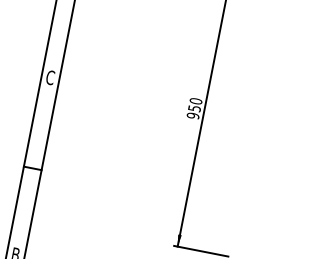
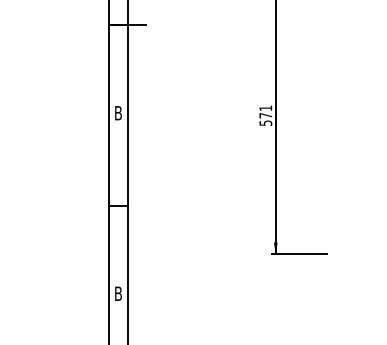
text: (50, 77) -> (118, 112), C -> B
text: (194, 108) -> (265, 115), 950 -> 571

